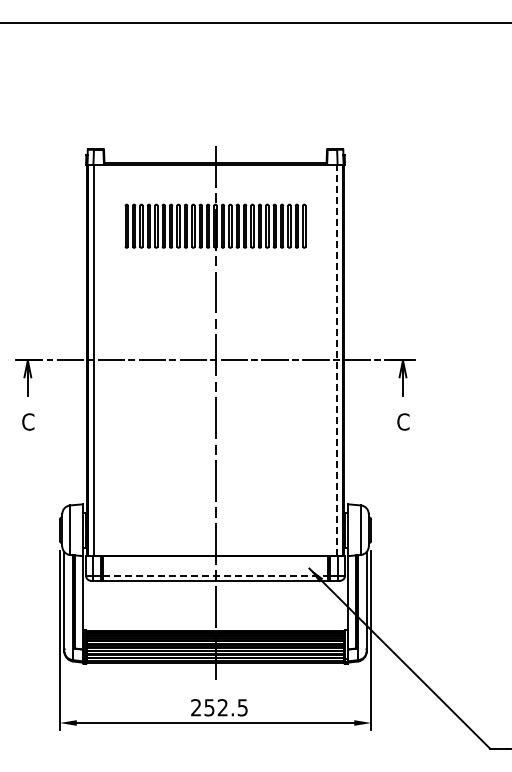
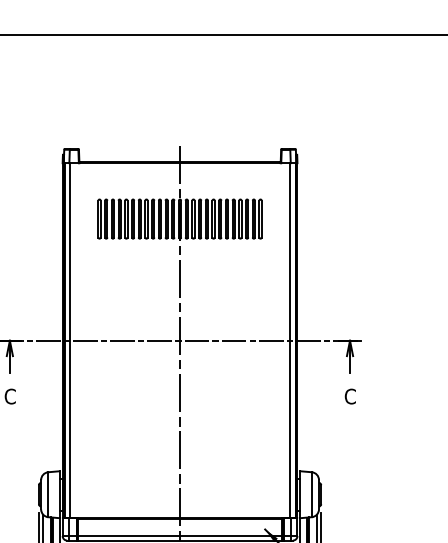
line: (337, 360) -> (290, 340), dashed -> solid
line: (215, 575) -> (180, 535), dashed -> solid

